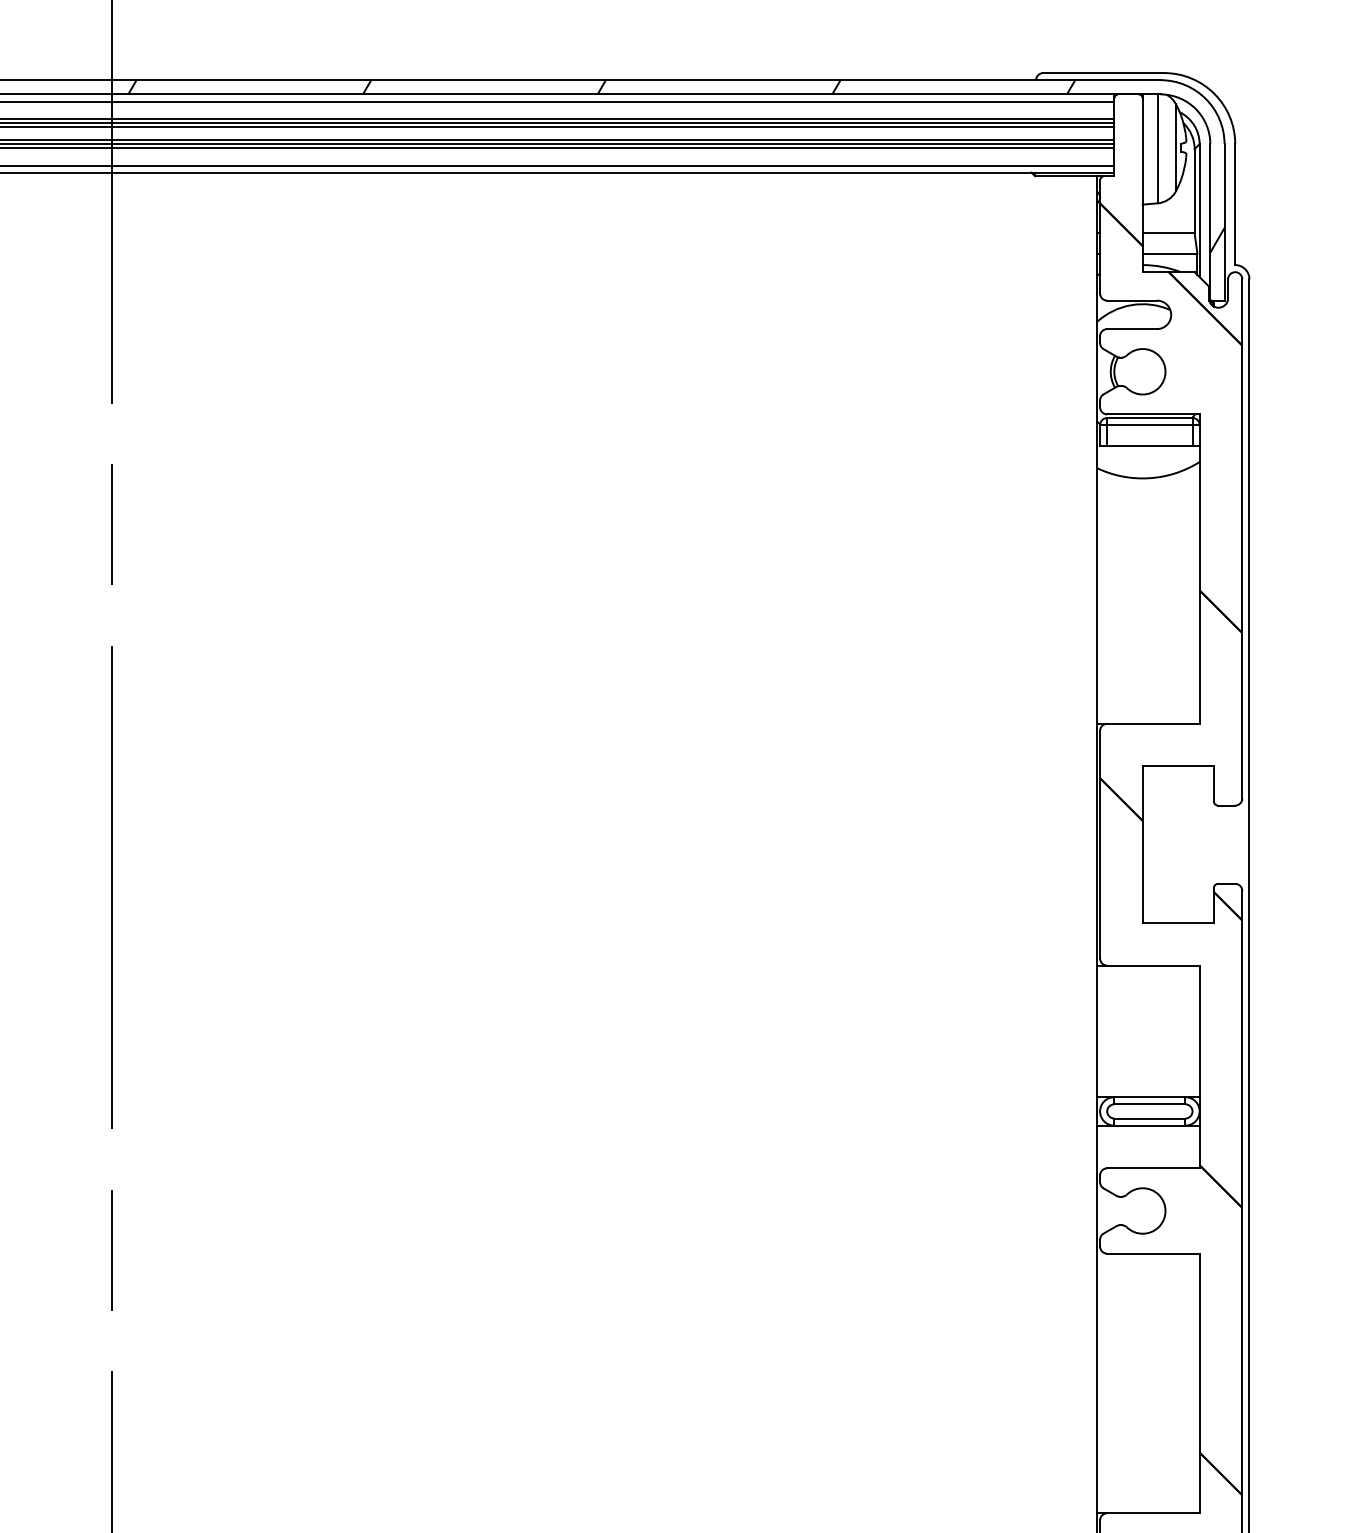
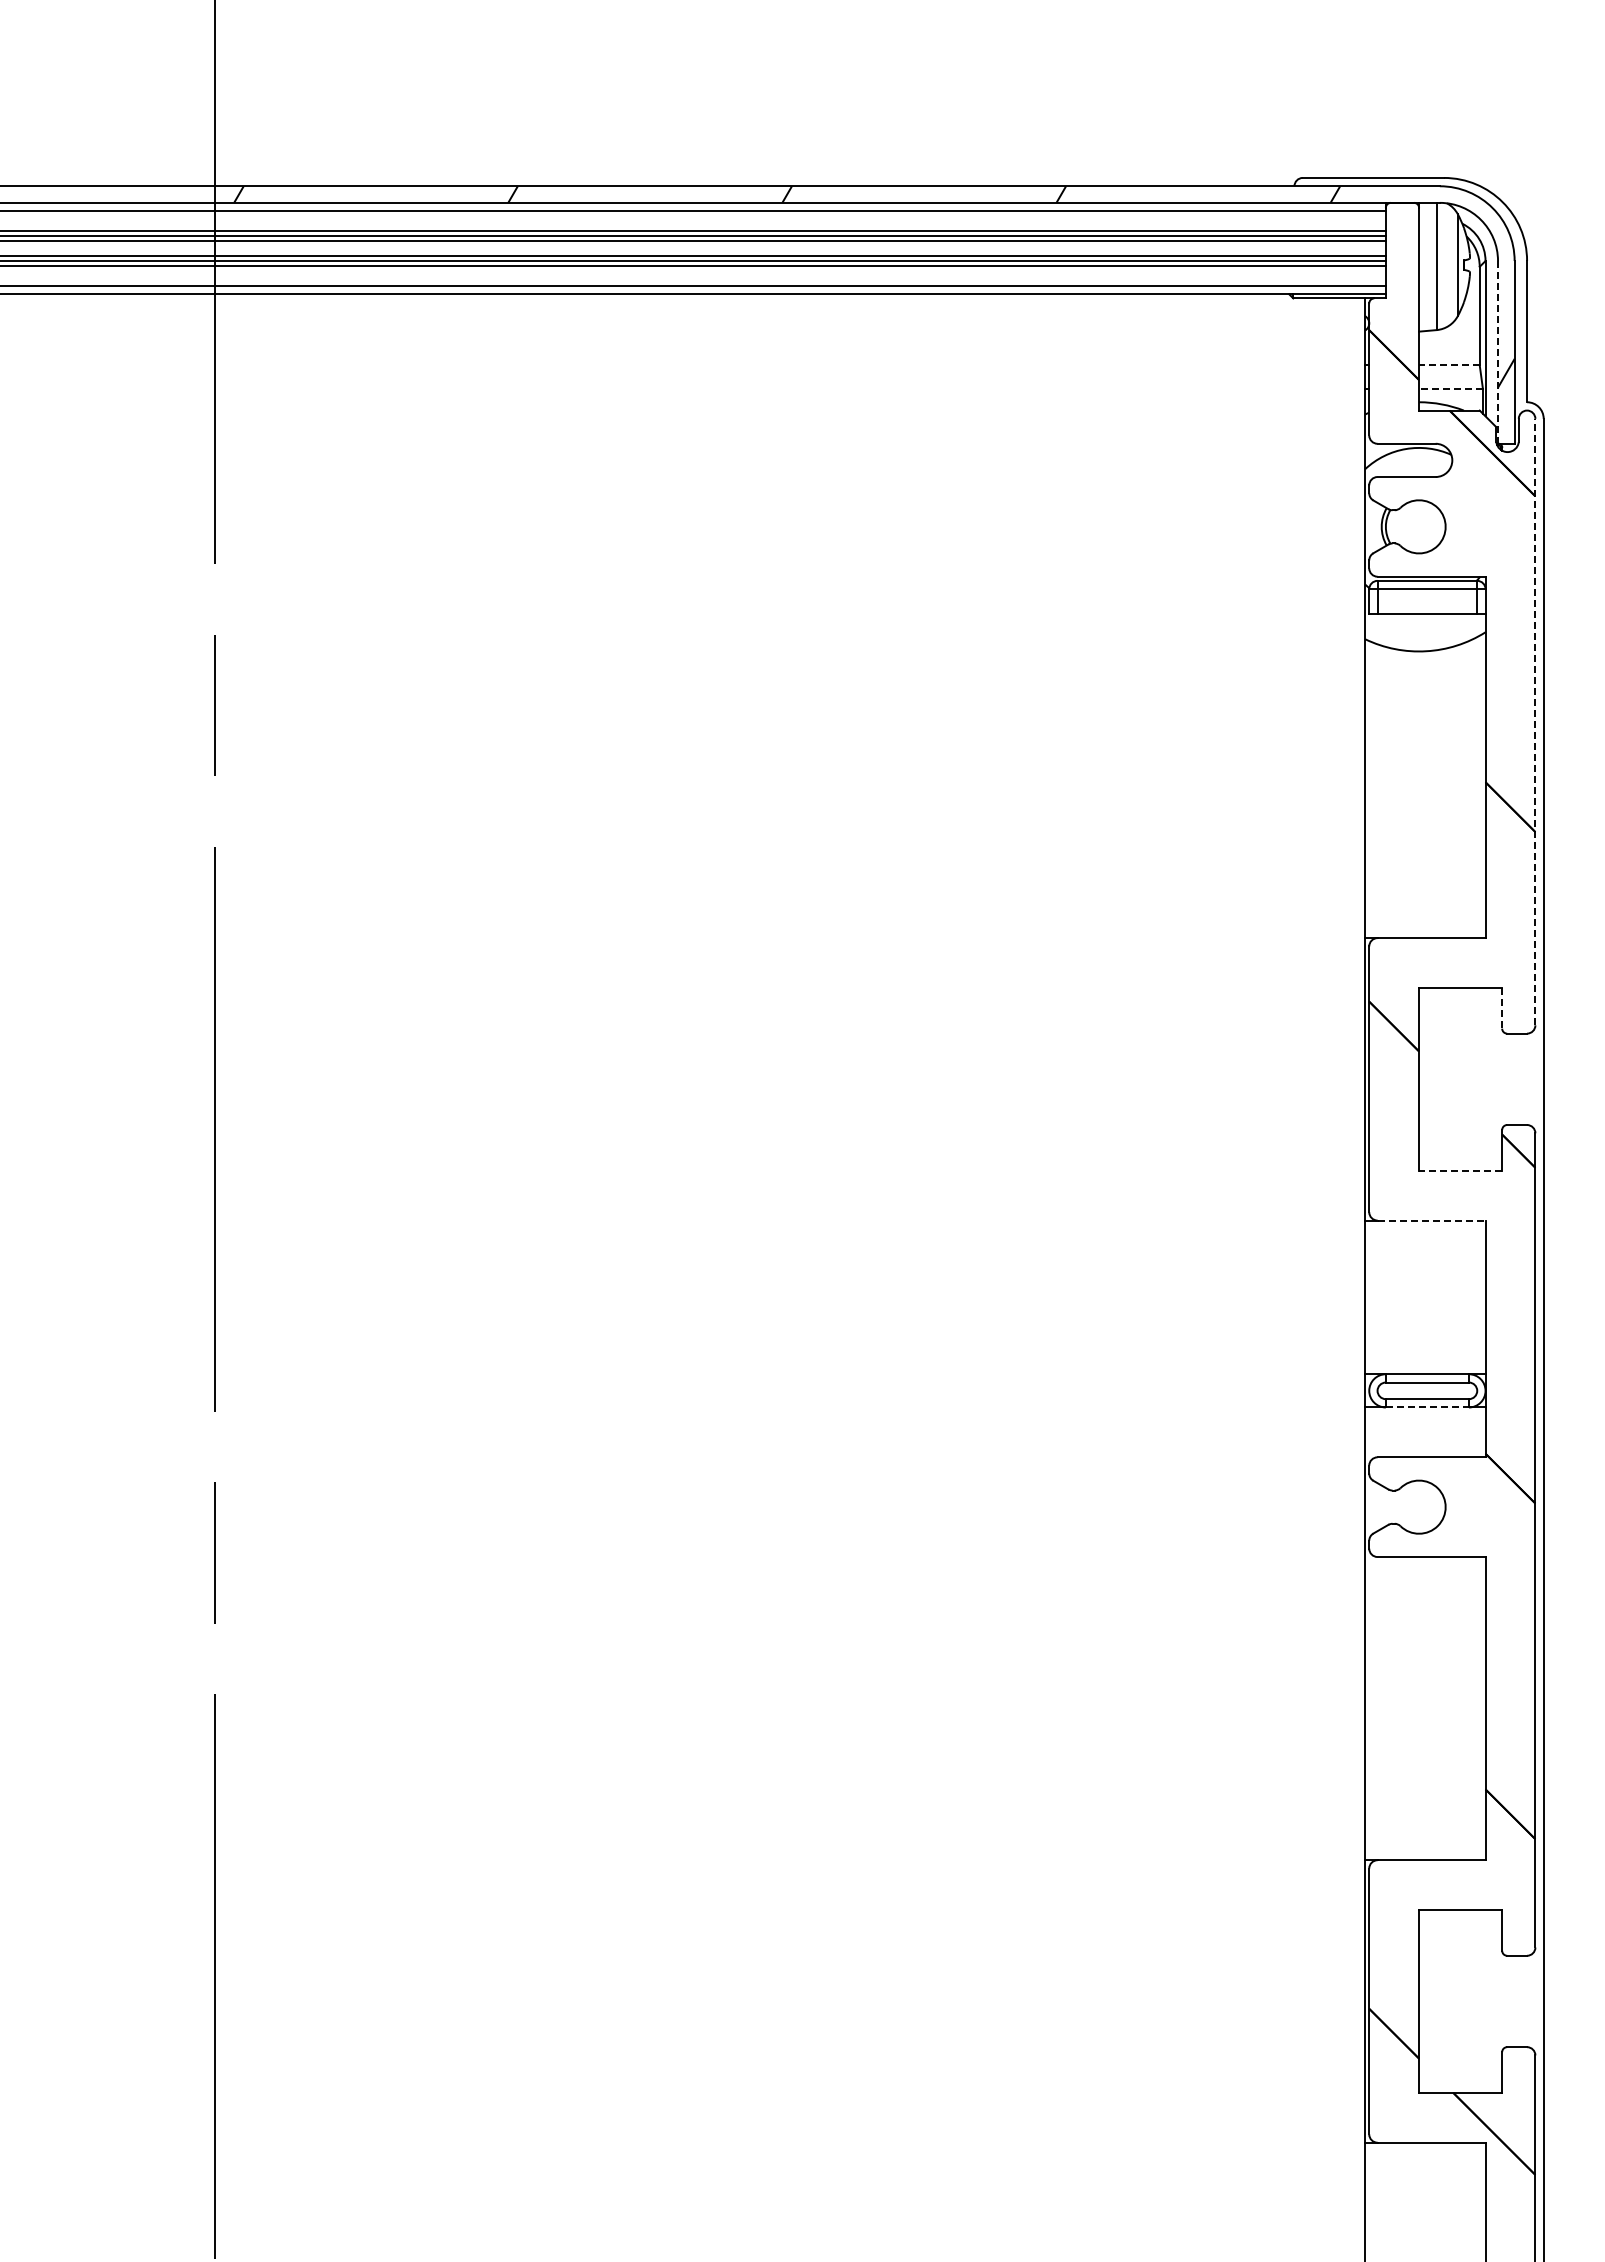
line: (1210, 222) -> (1498, 352), solid -> dashed
line: (1167, 233) -> (1448, 365), solid -> dashed
line: (1170, 253) -> (1451, 388), solid -> dashed
line: (1242, 538) -> (1535, 721), solid -> dashed
line: (1214, 784) -> (1502, 1008), solid -> dashed
line: (1178, 922) -> (1460, 1170), solid -> dashed
line: (1153, 965) -> (1431, 1220), solid -> dashed
line: (1149, 1125) -> (1427, 1407), solid -> dashed

